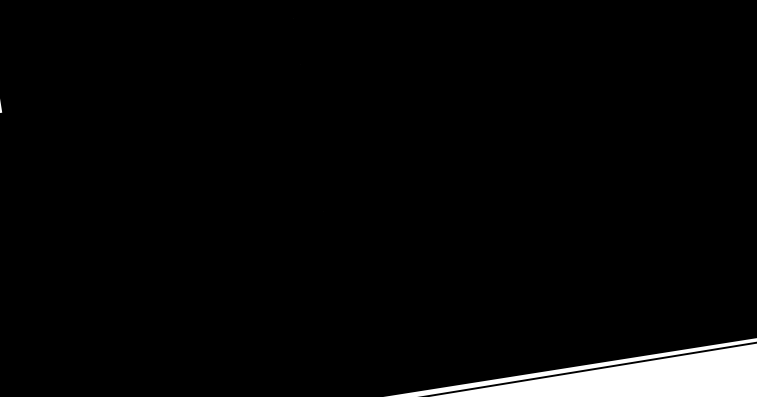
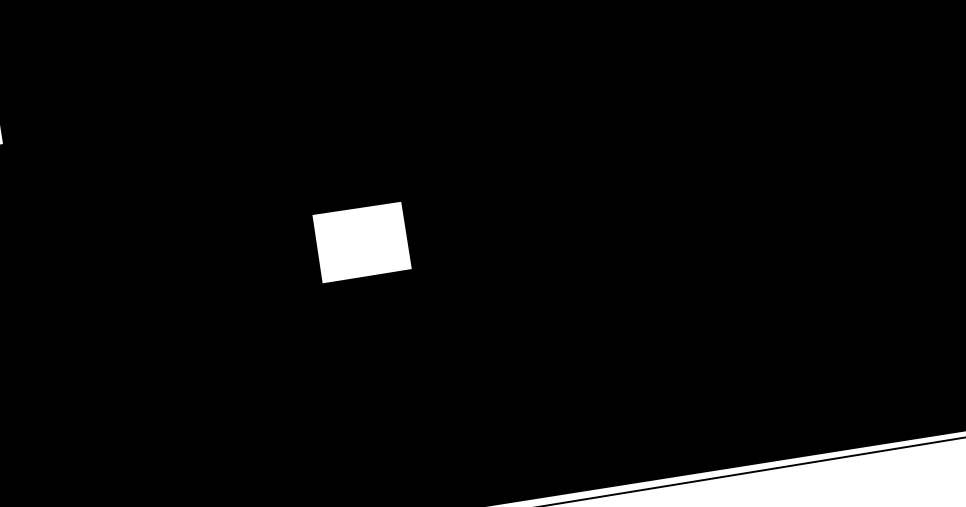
fill: (283, 189) -> (361, 242), removed

